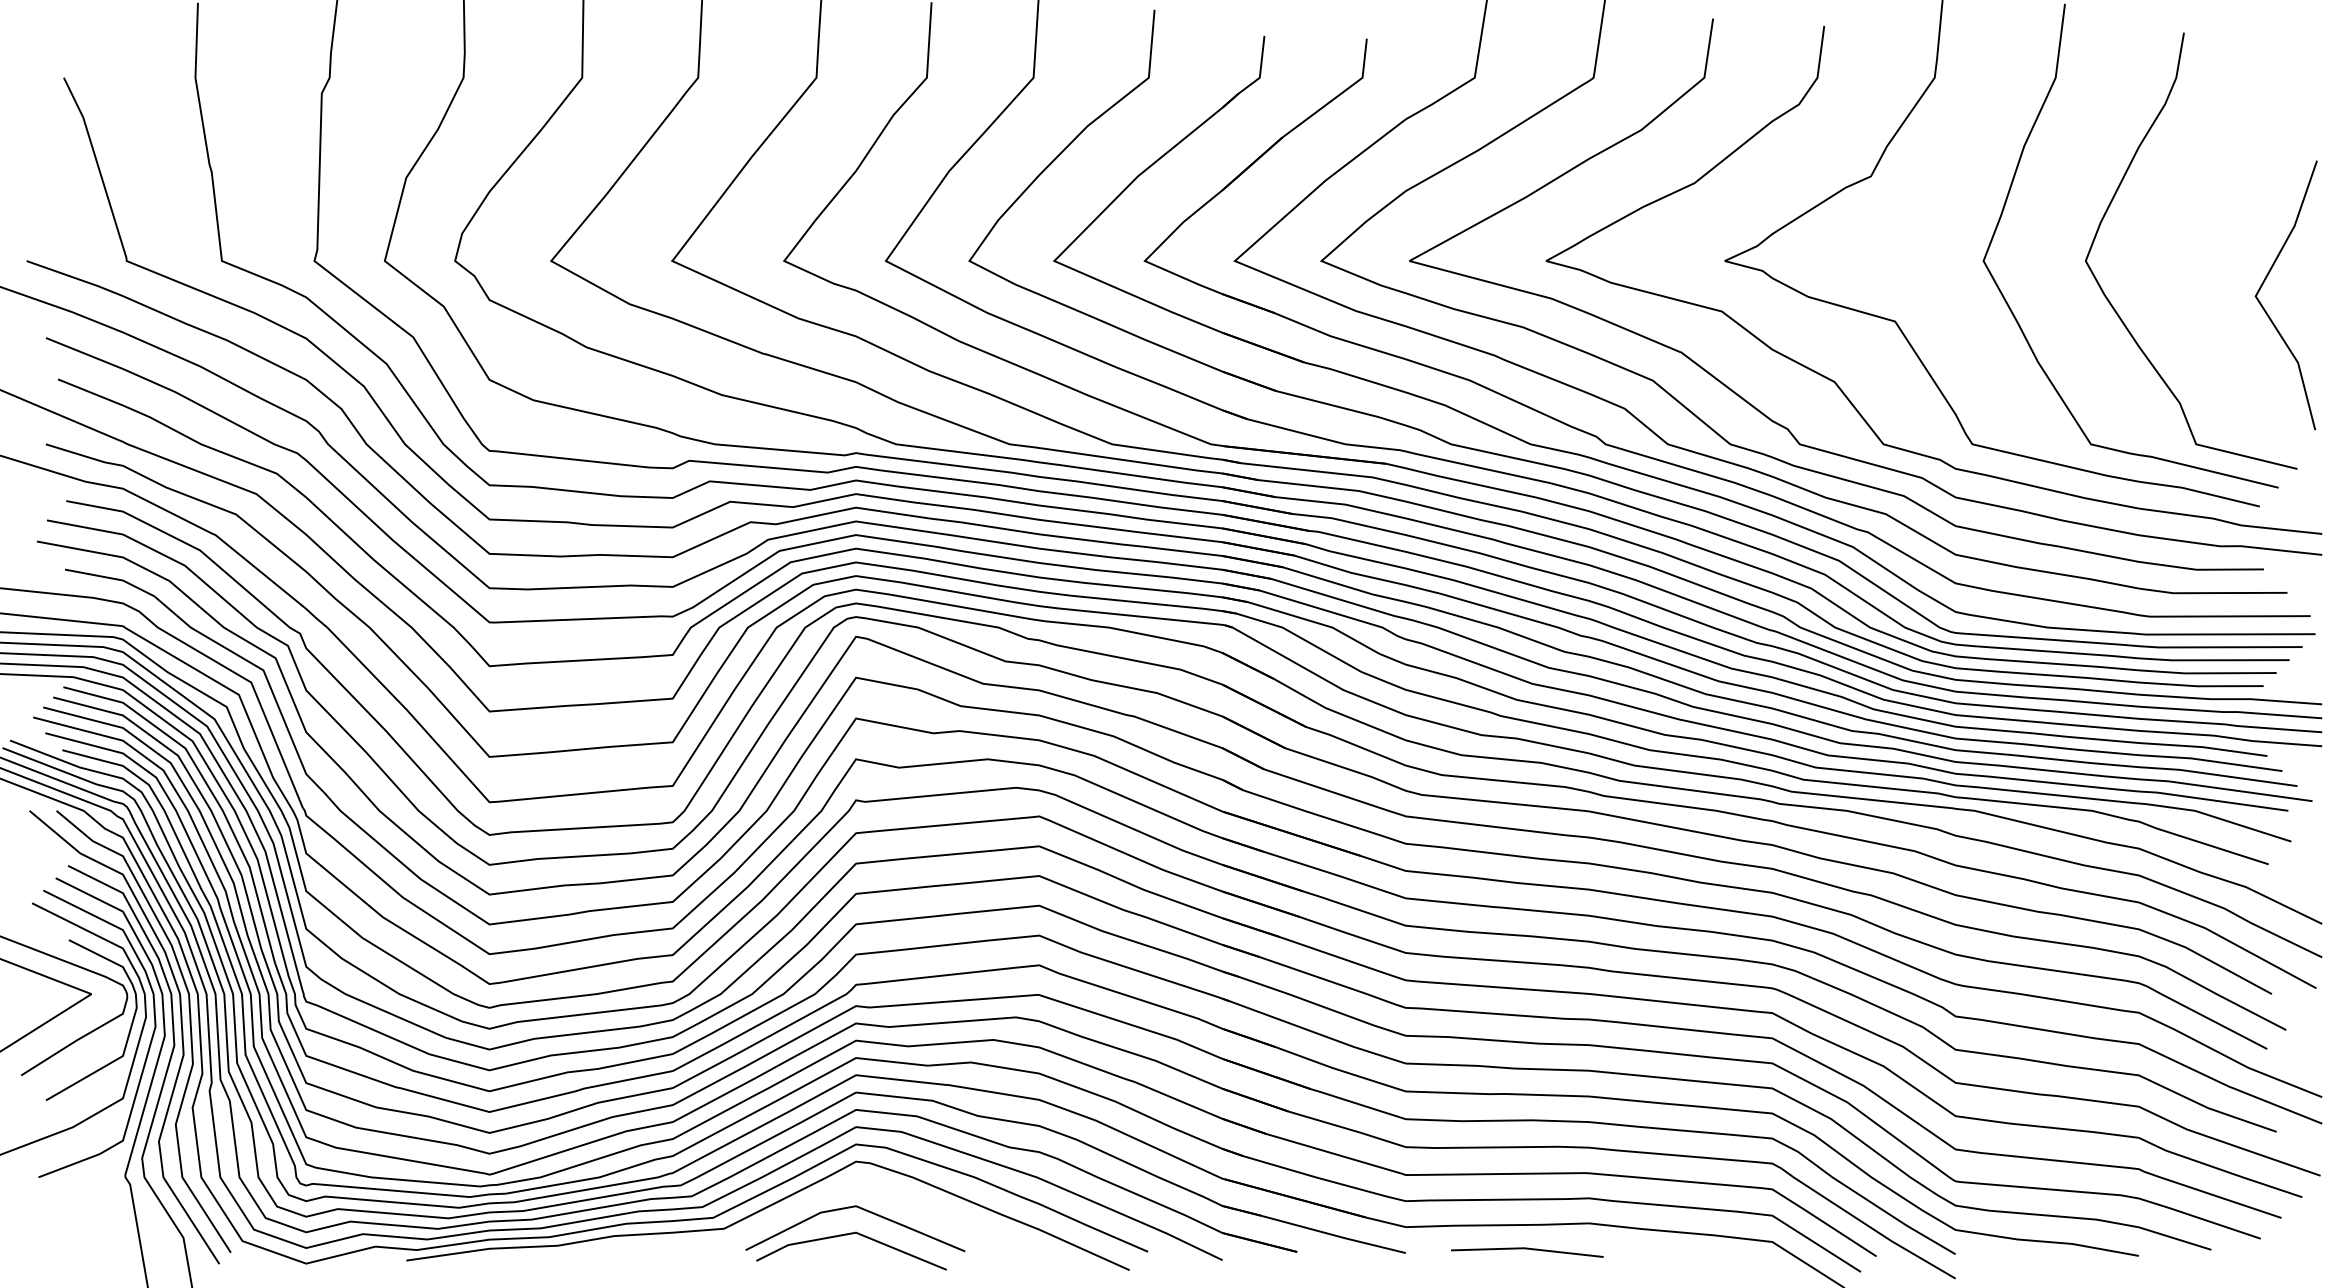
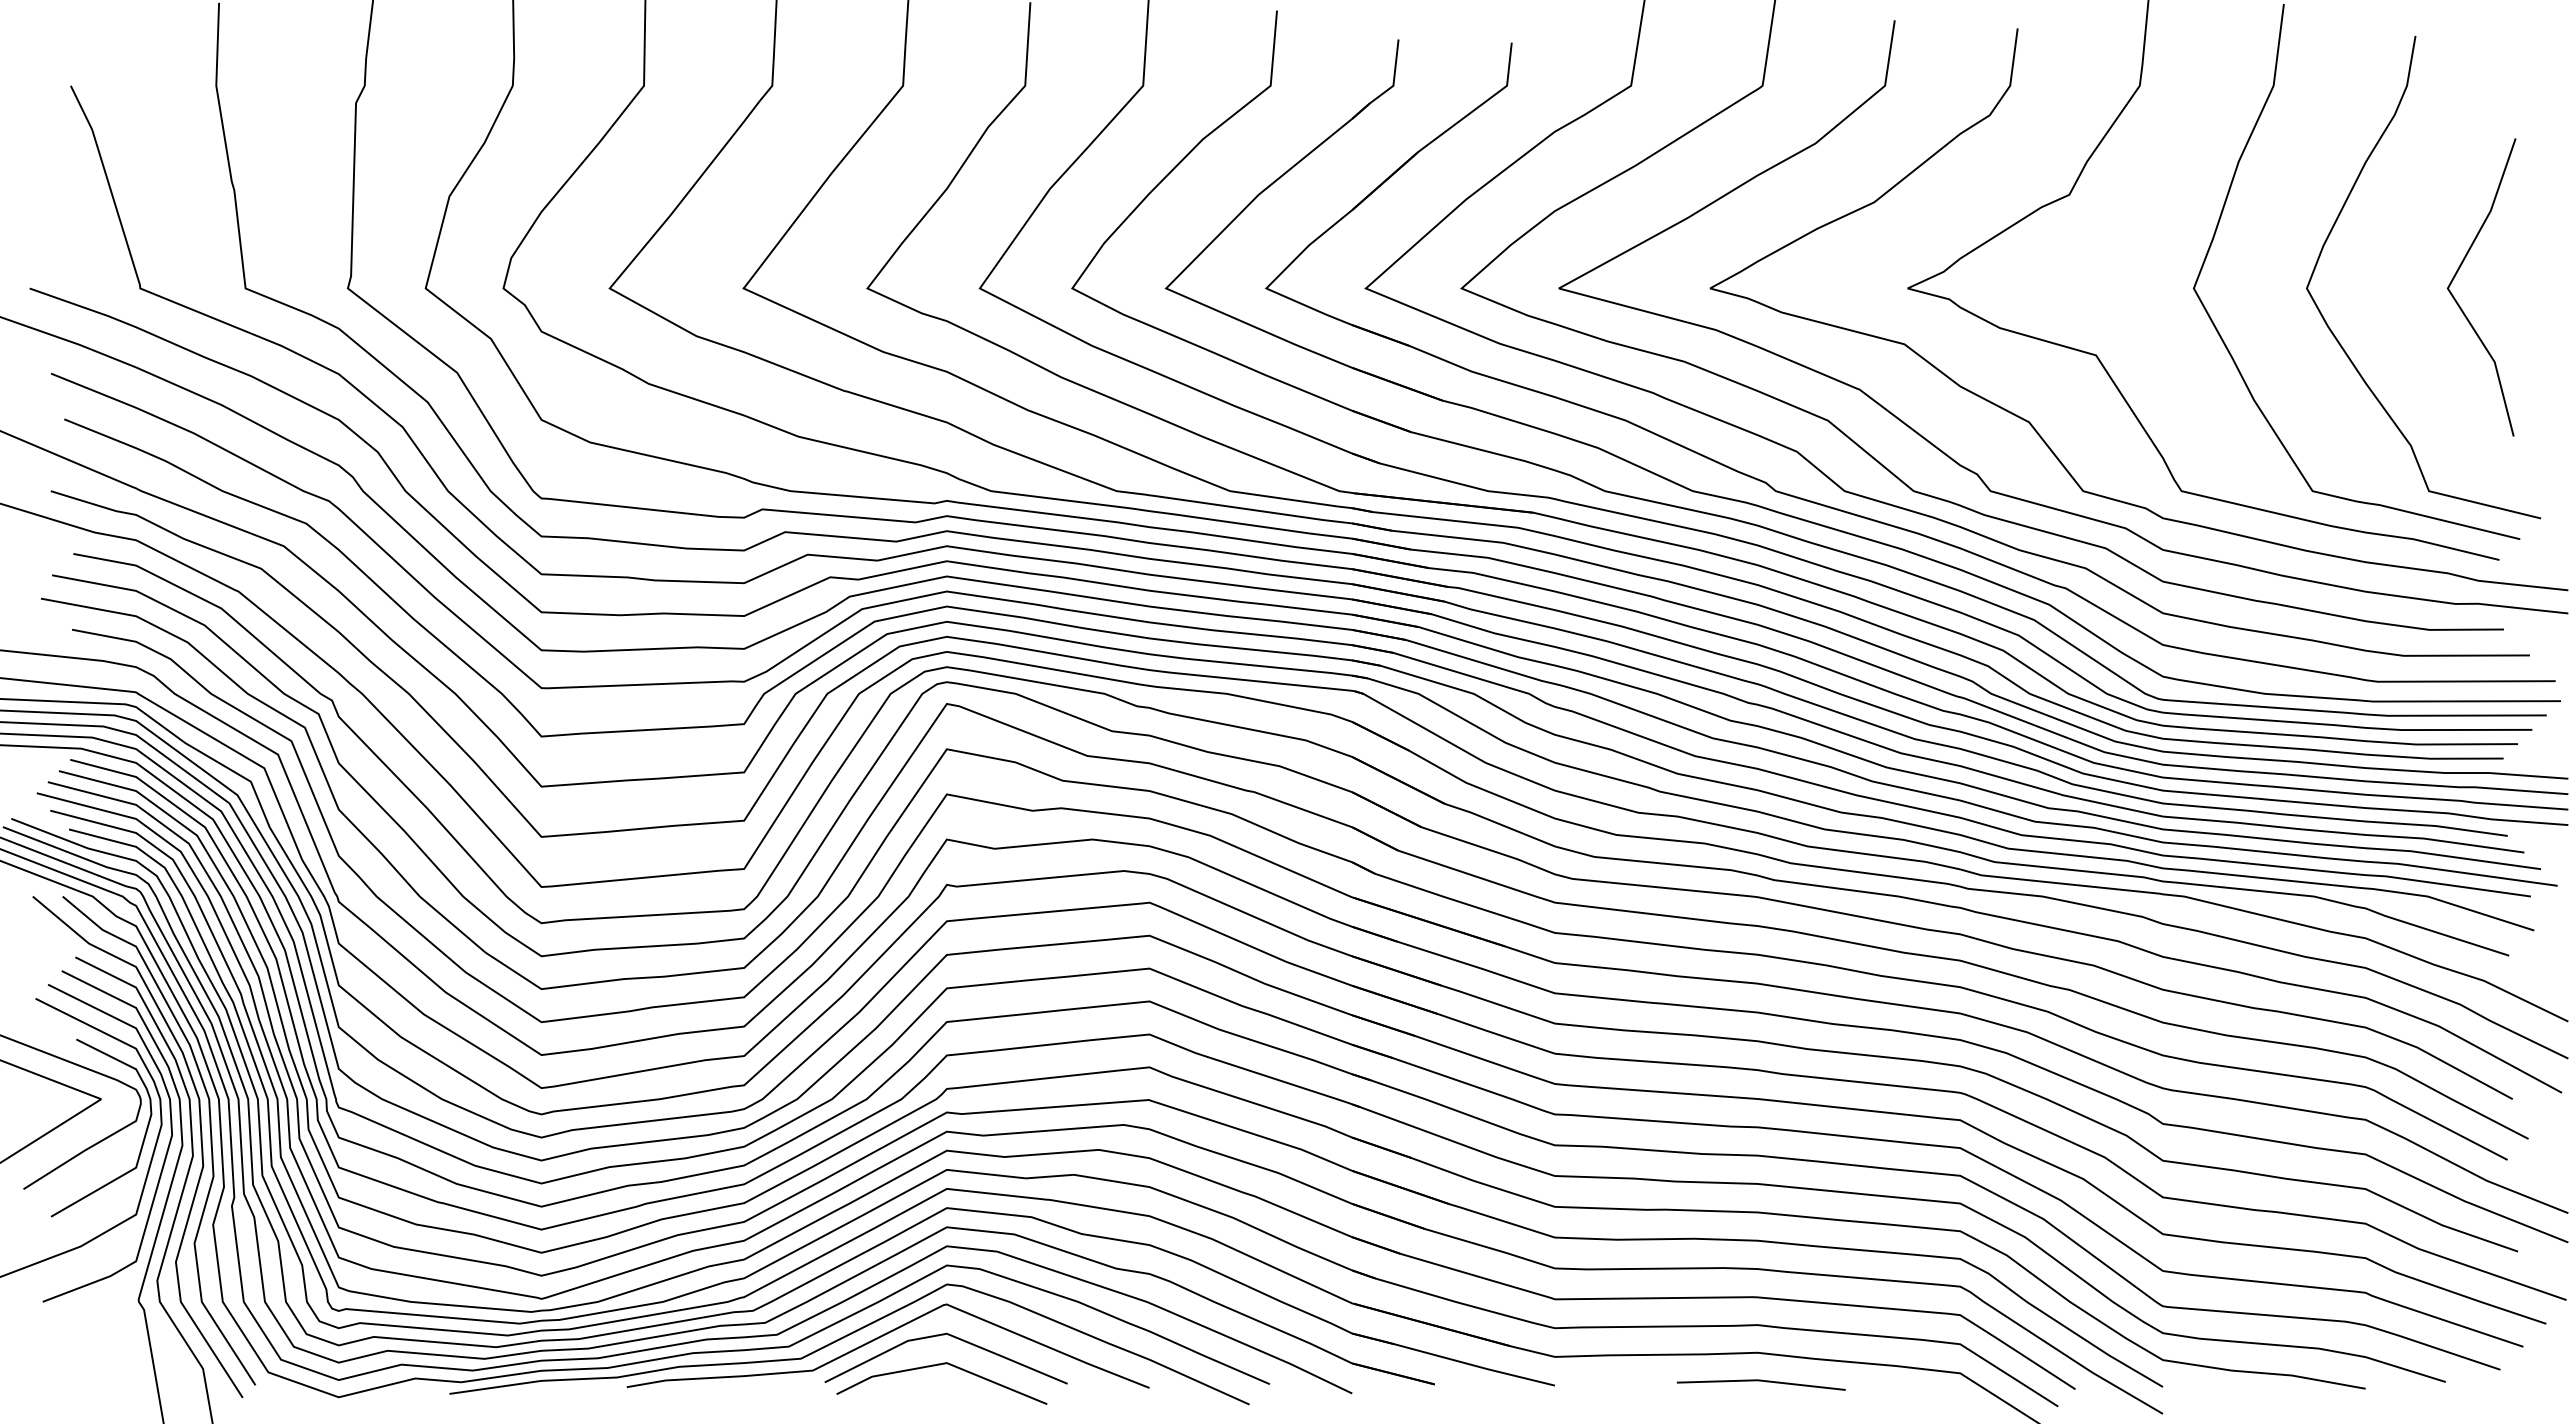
line: (2263, 284) -> (2456, 275), moved
curve: (798, 1208) -> (883, 1336), added
line: (1526, 1249) -> (1760, 1381), moved

